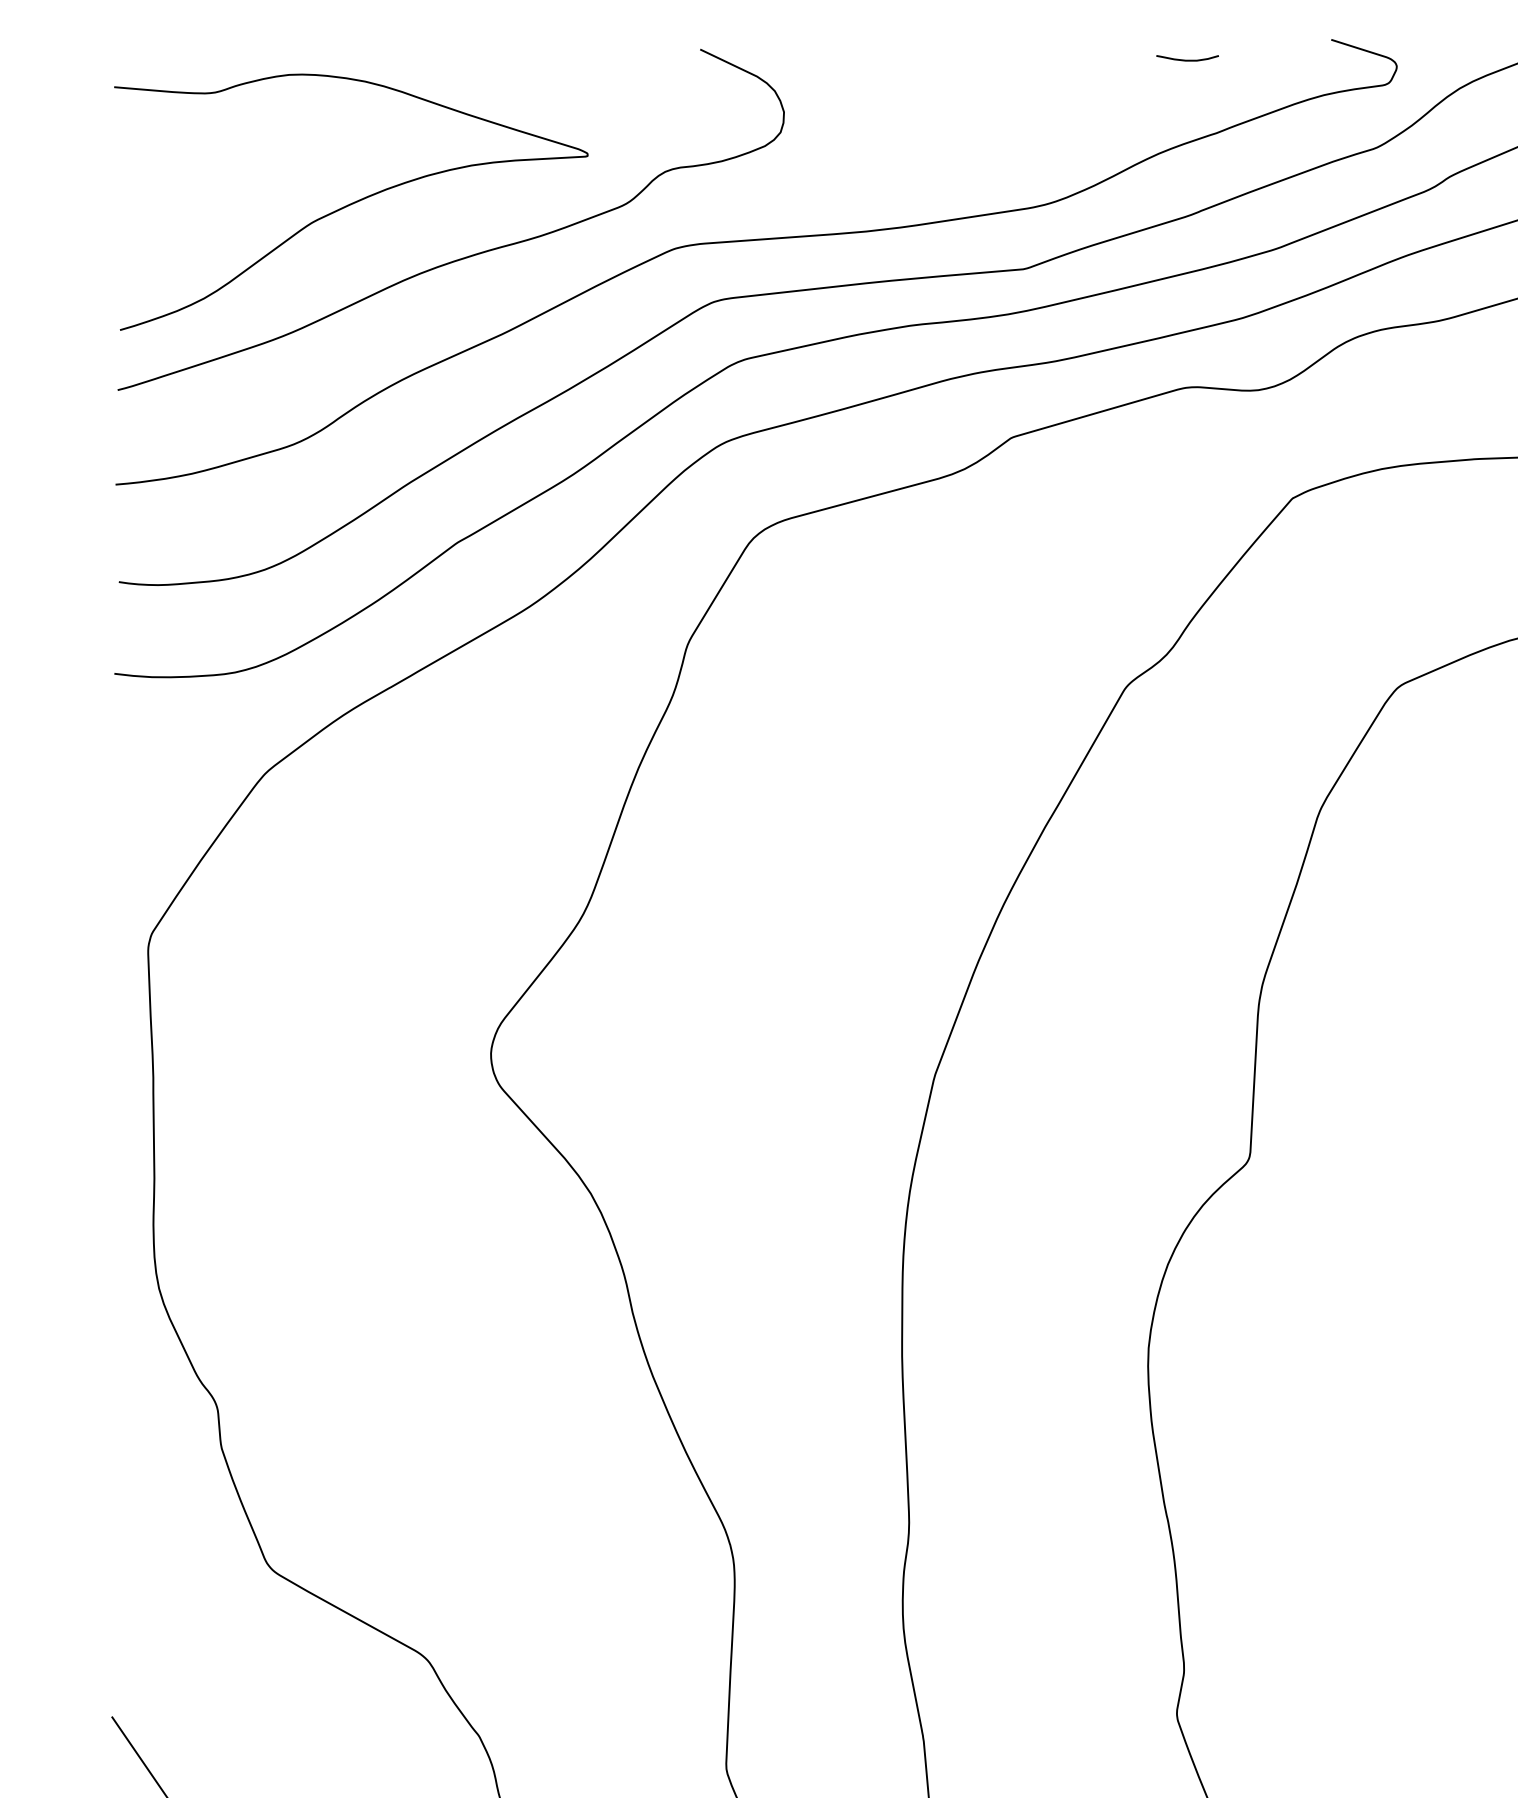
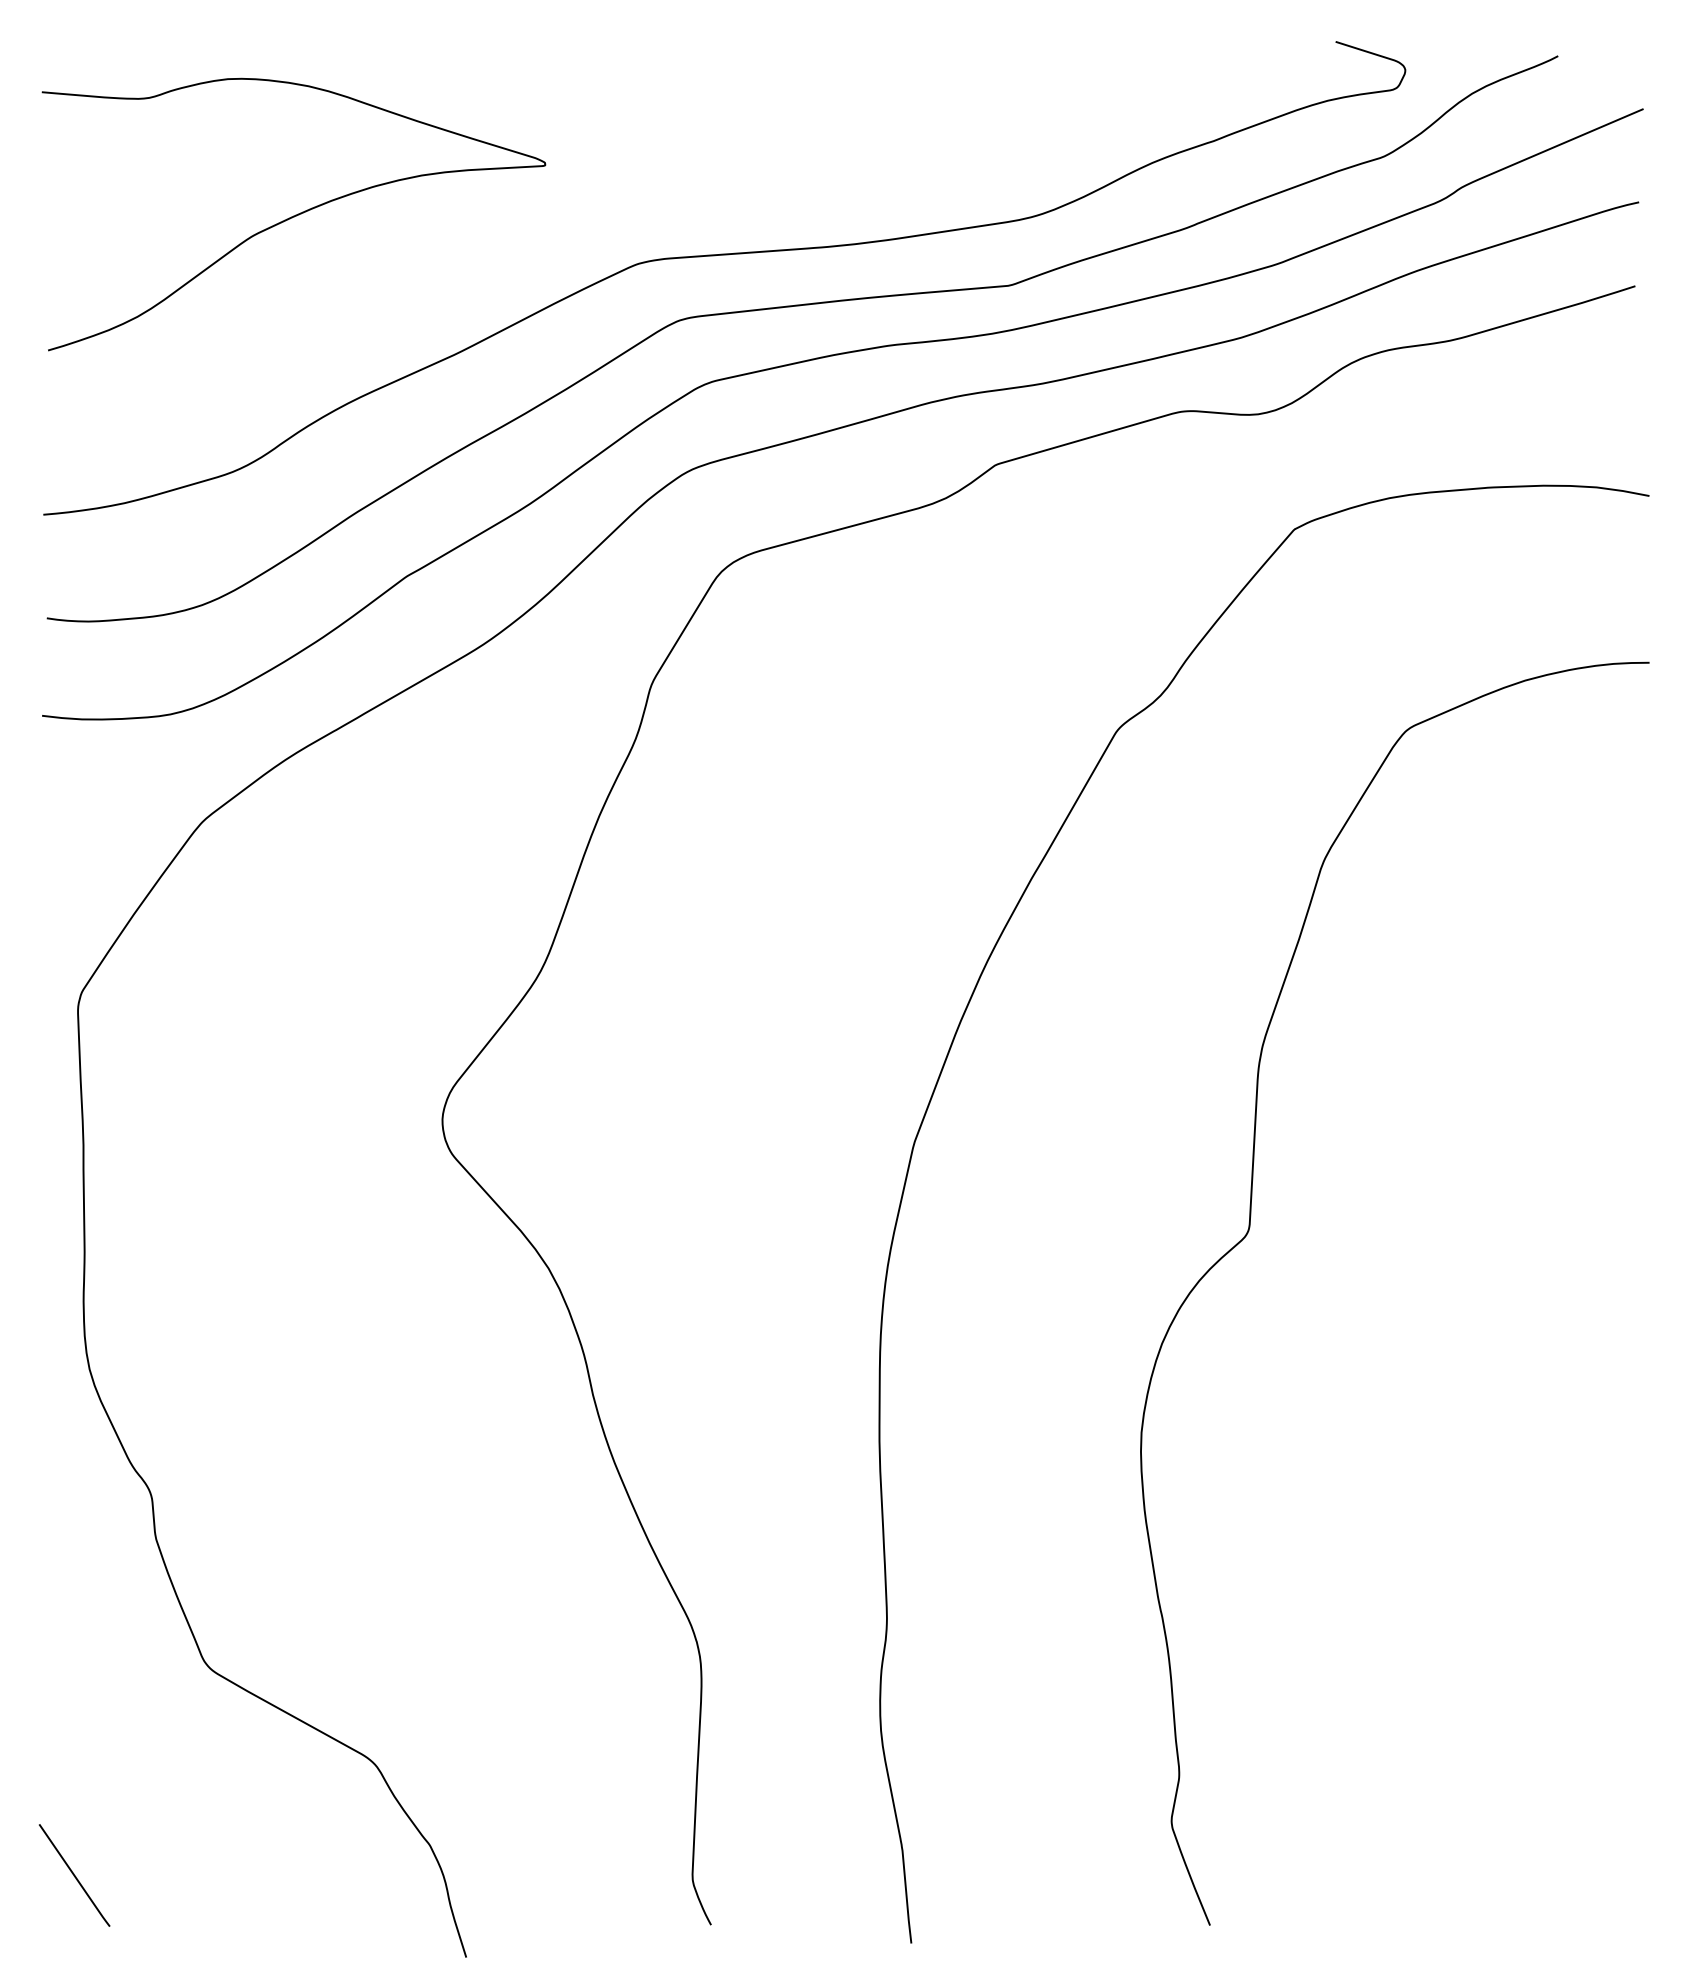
curve: (1187, 60) -> (1182, 63), removed
curve: (461, 257) -> (411, 273), removed

